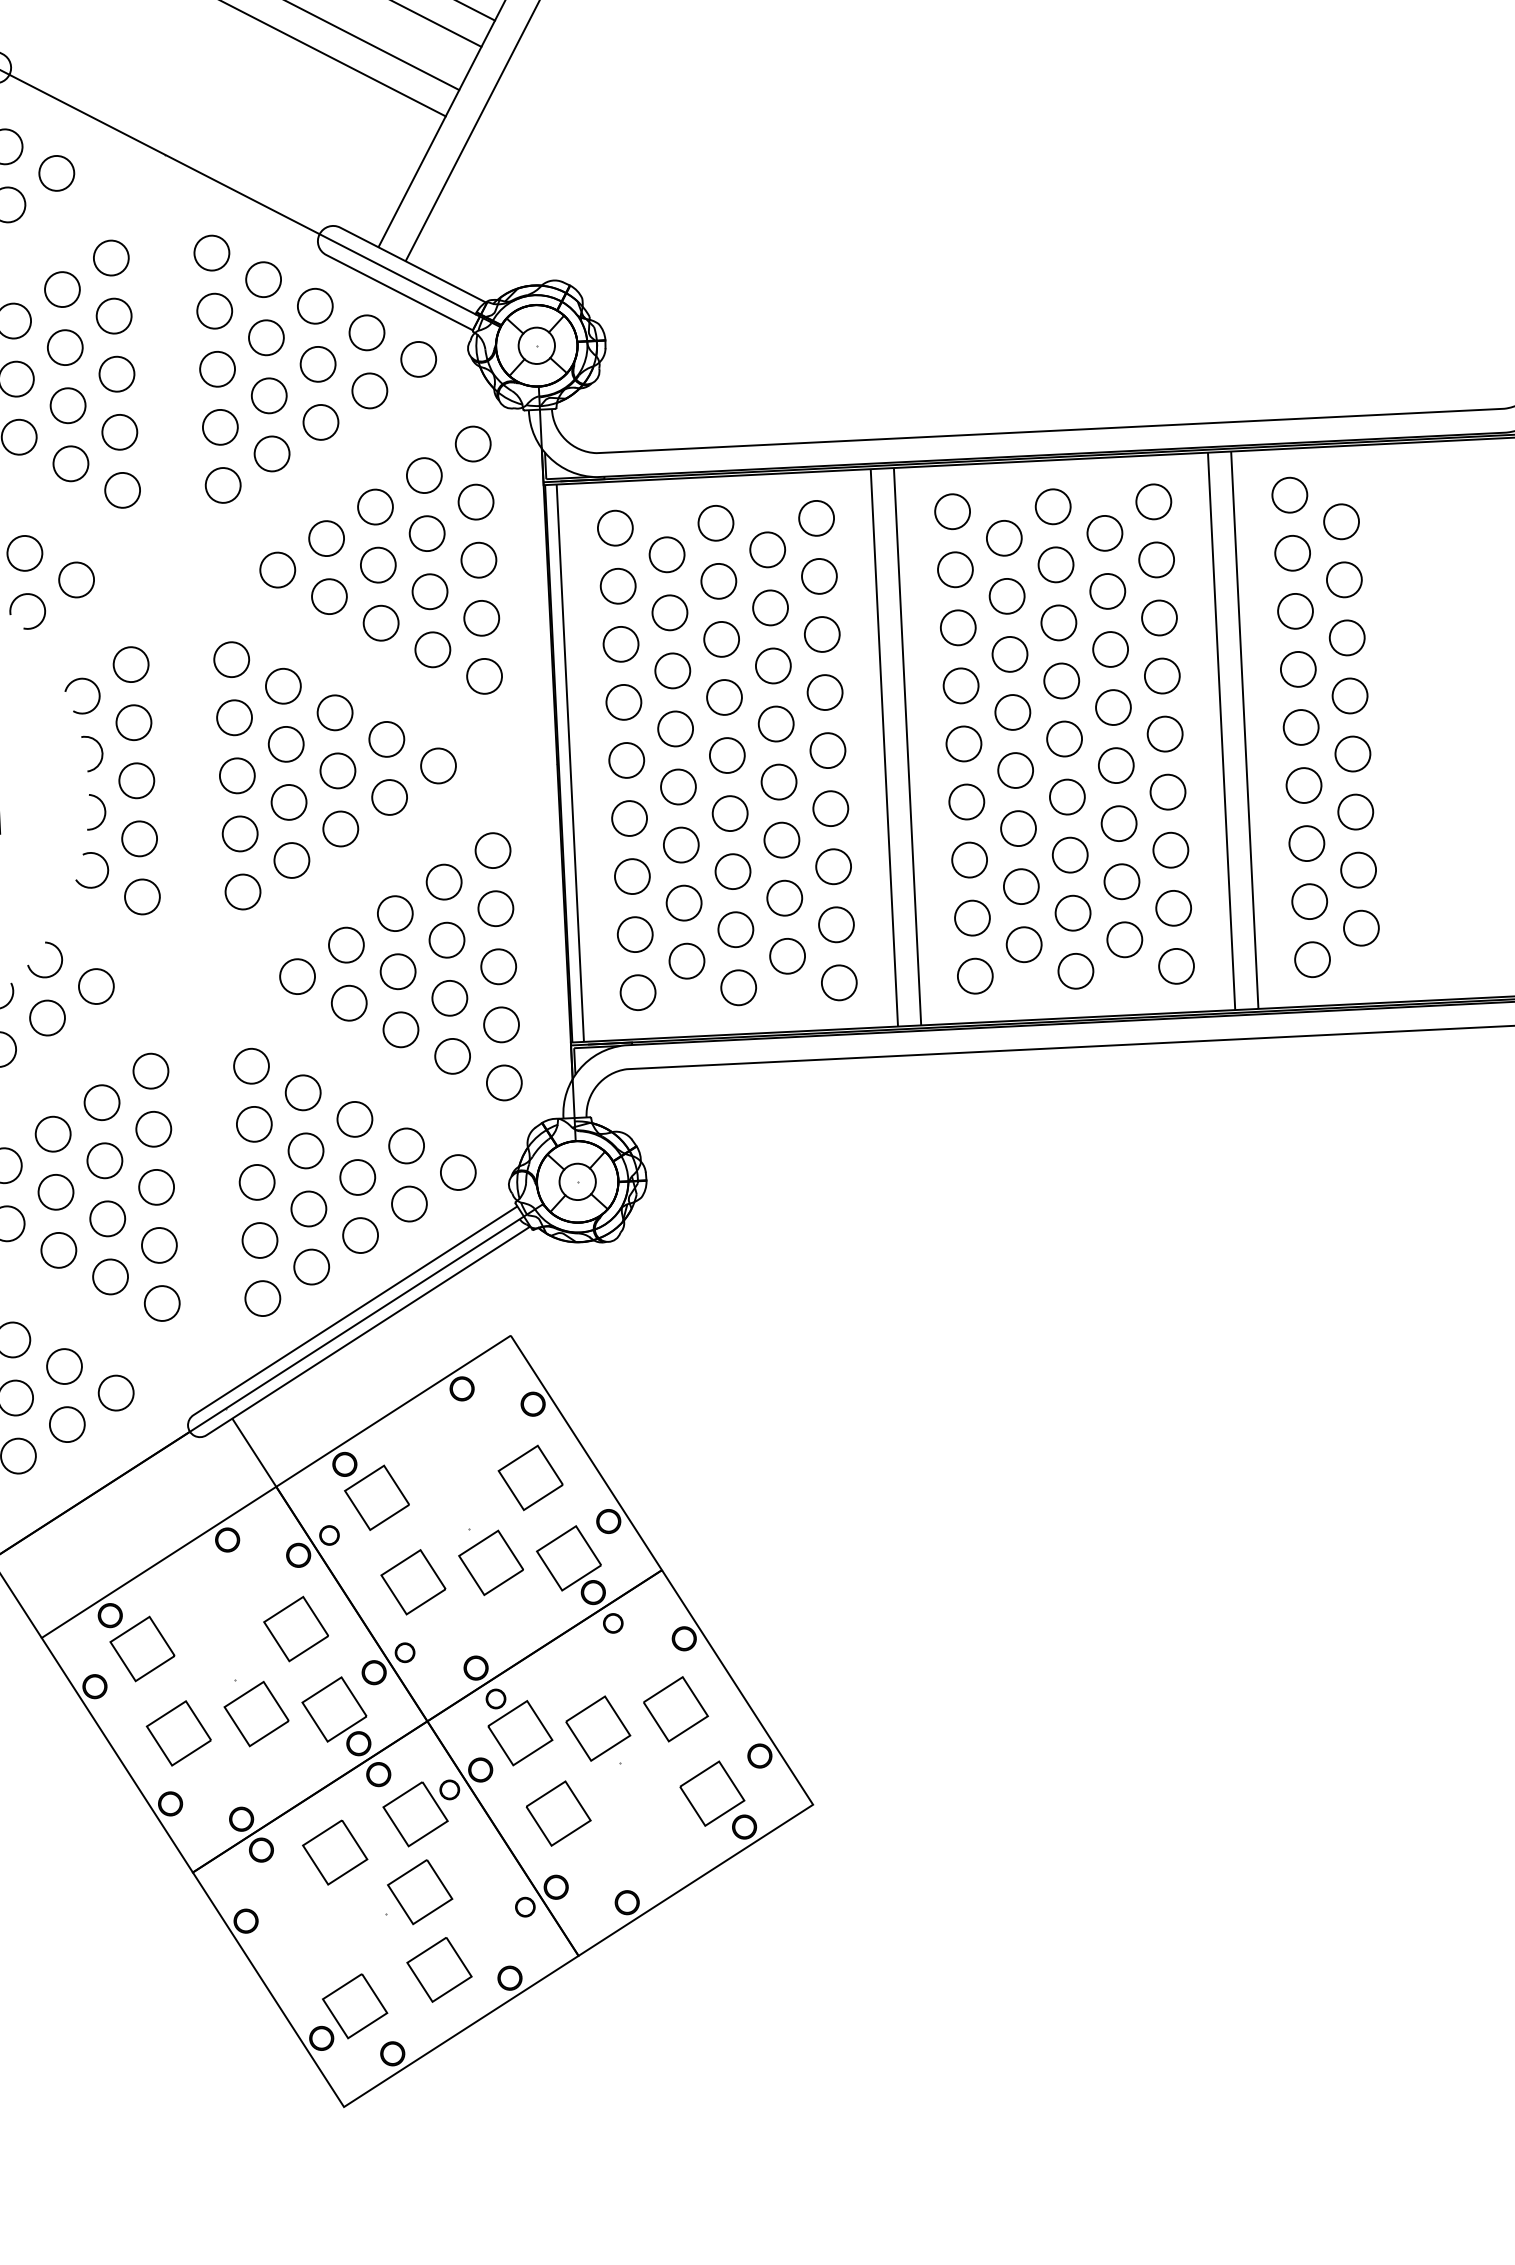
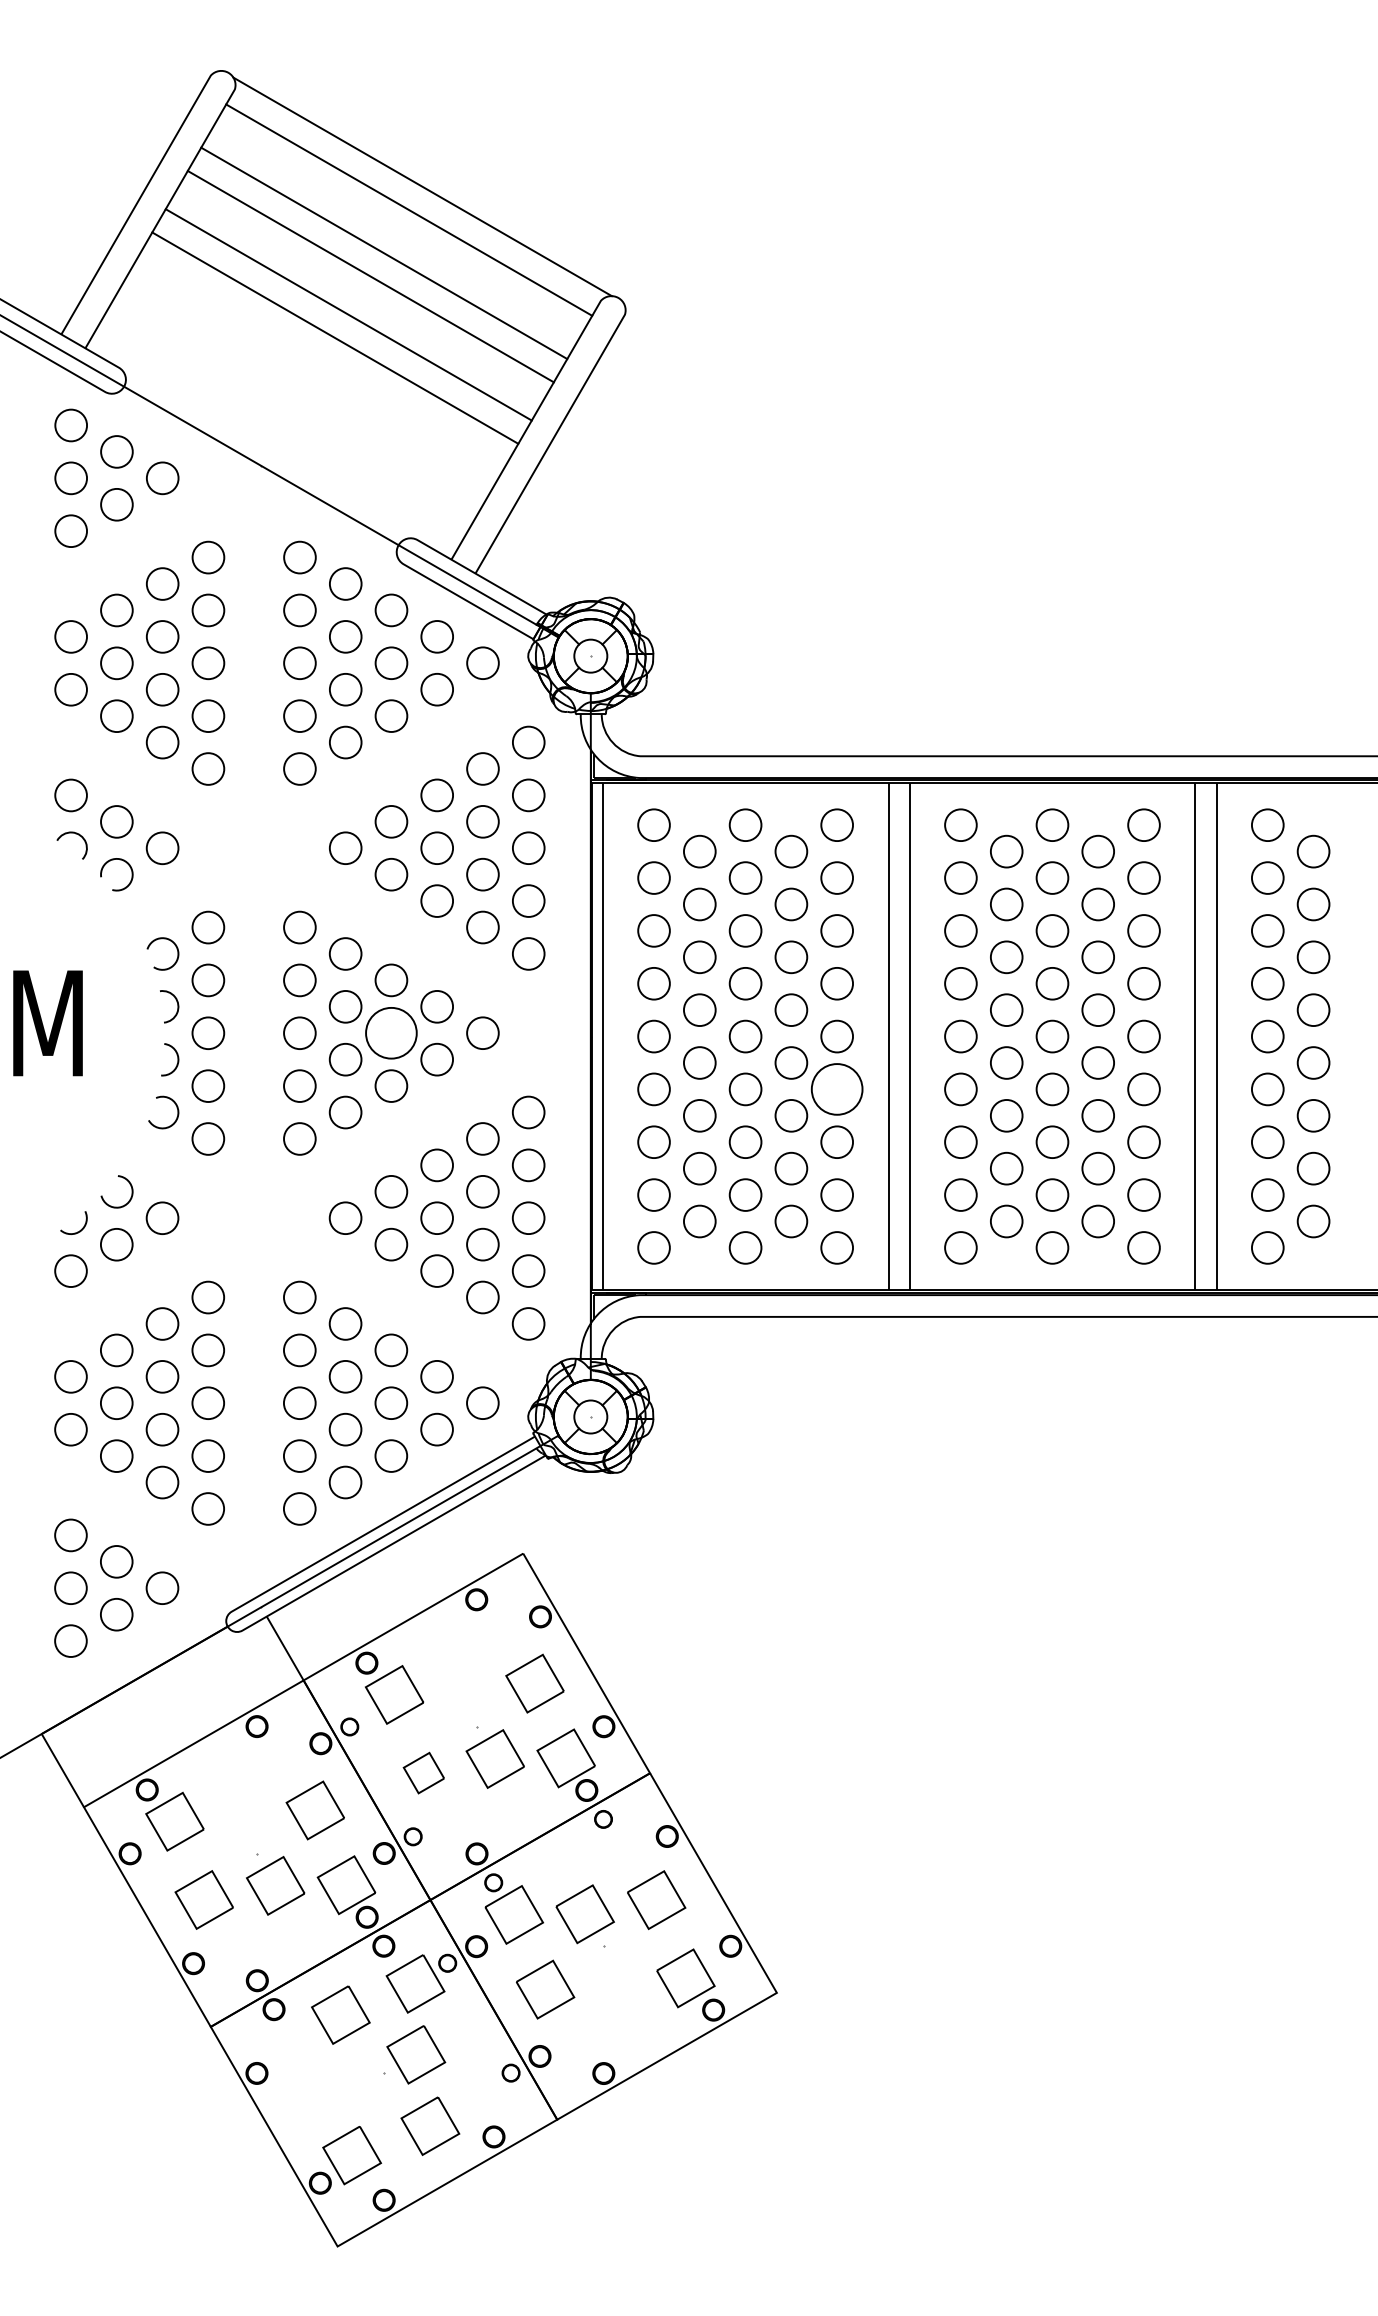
circle: (338, 771) -> (391, 1033), size x1.6
circle: (831, 808) -> (837, 1089), size x1.6
part: (412, 1581) -> (423, 1772), size x0.7

